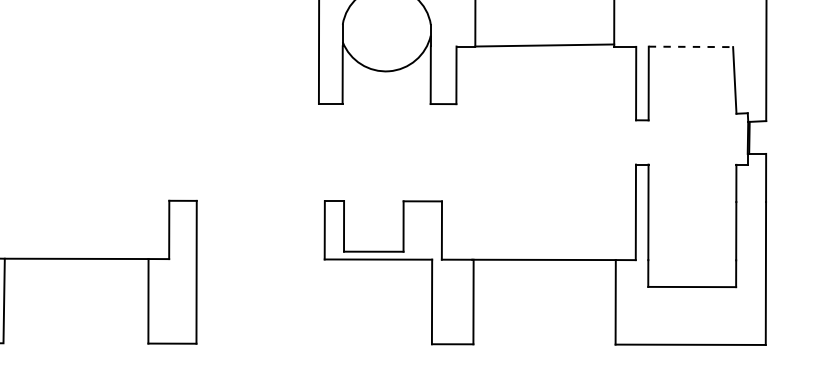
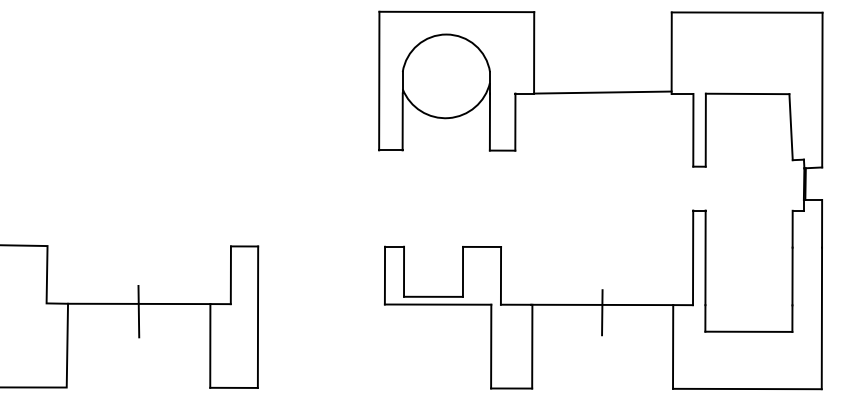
line: (690, 46) -> (747, 93), dashed -> solid
line: (75, 266) -> (138, 311), added
line: (544, 267) -> (602, 312), added

